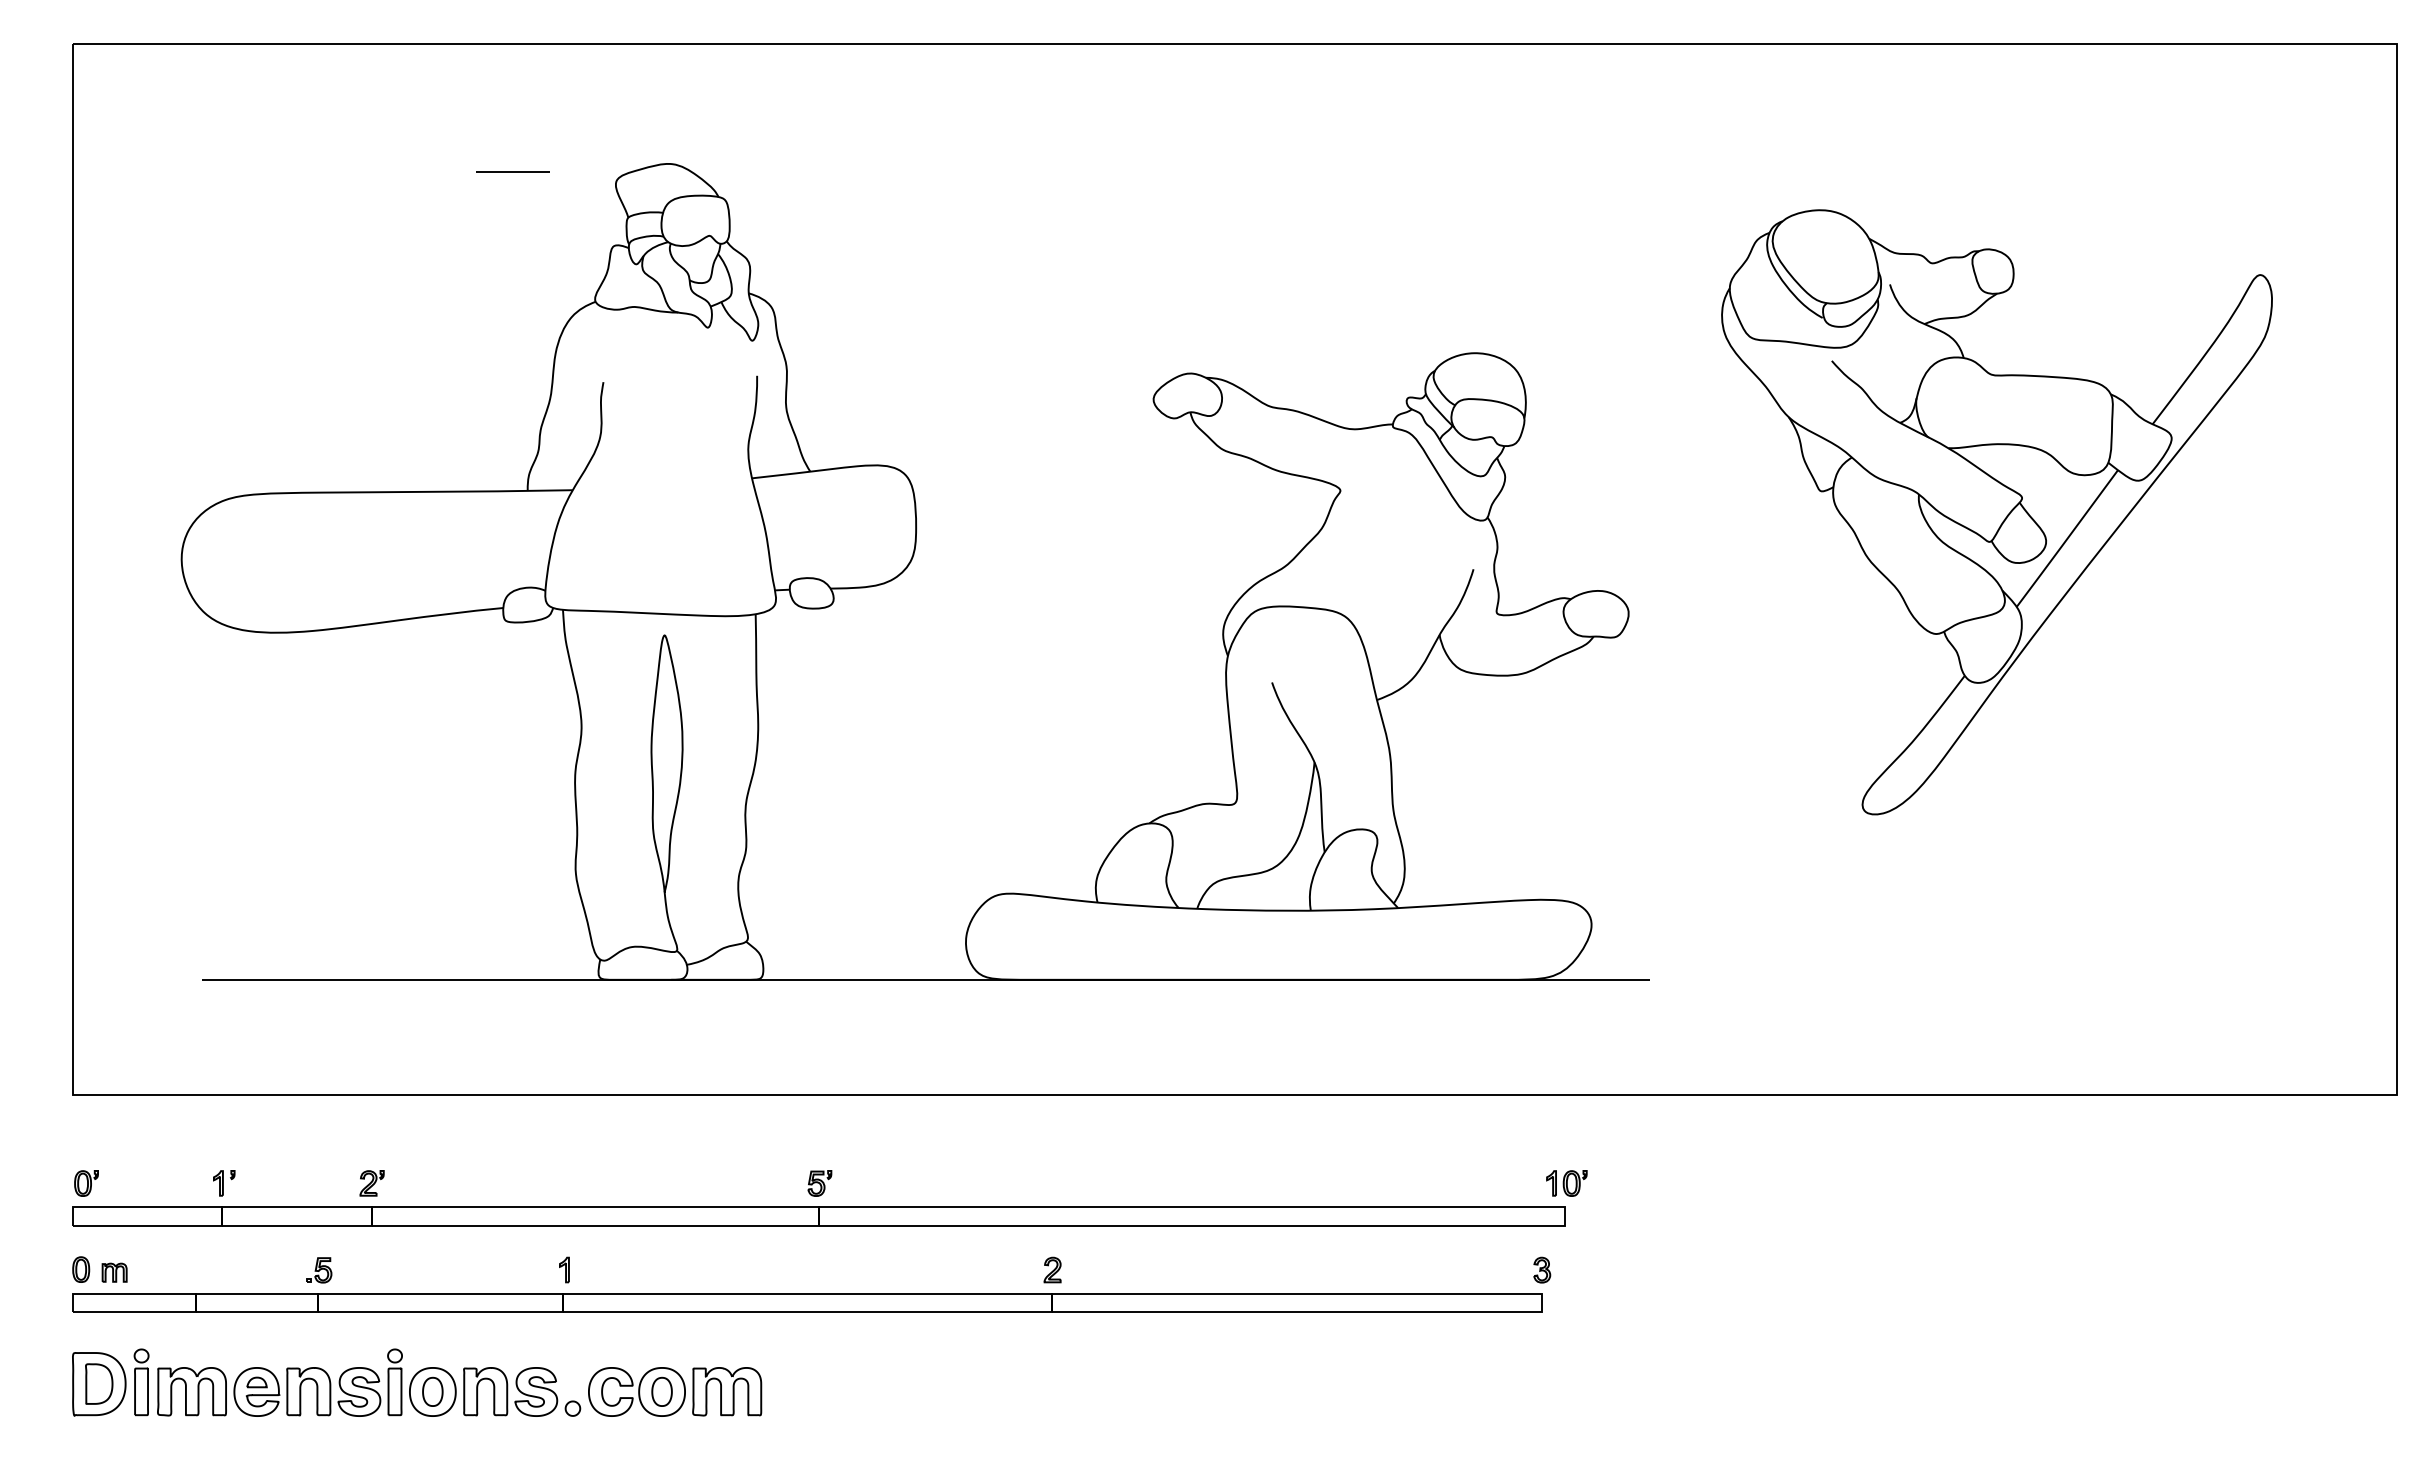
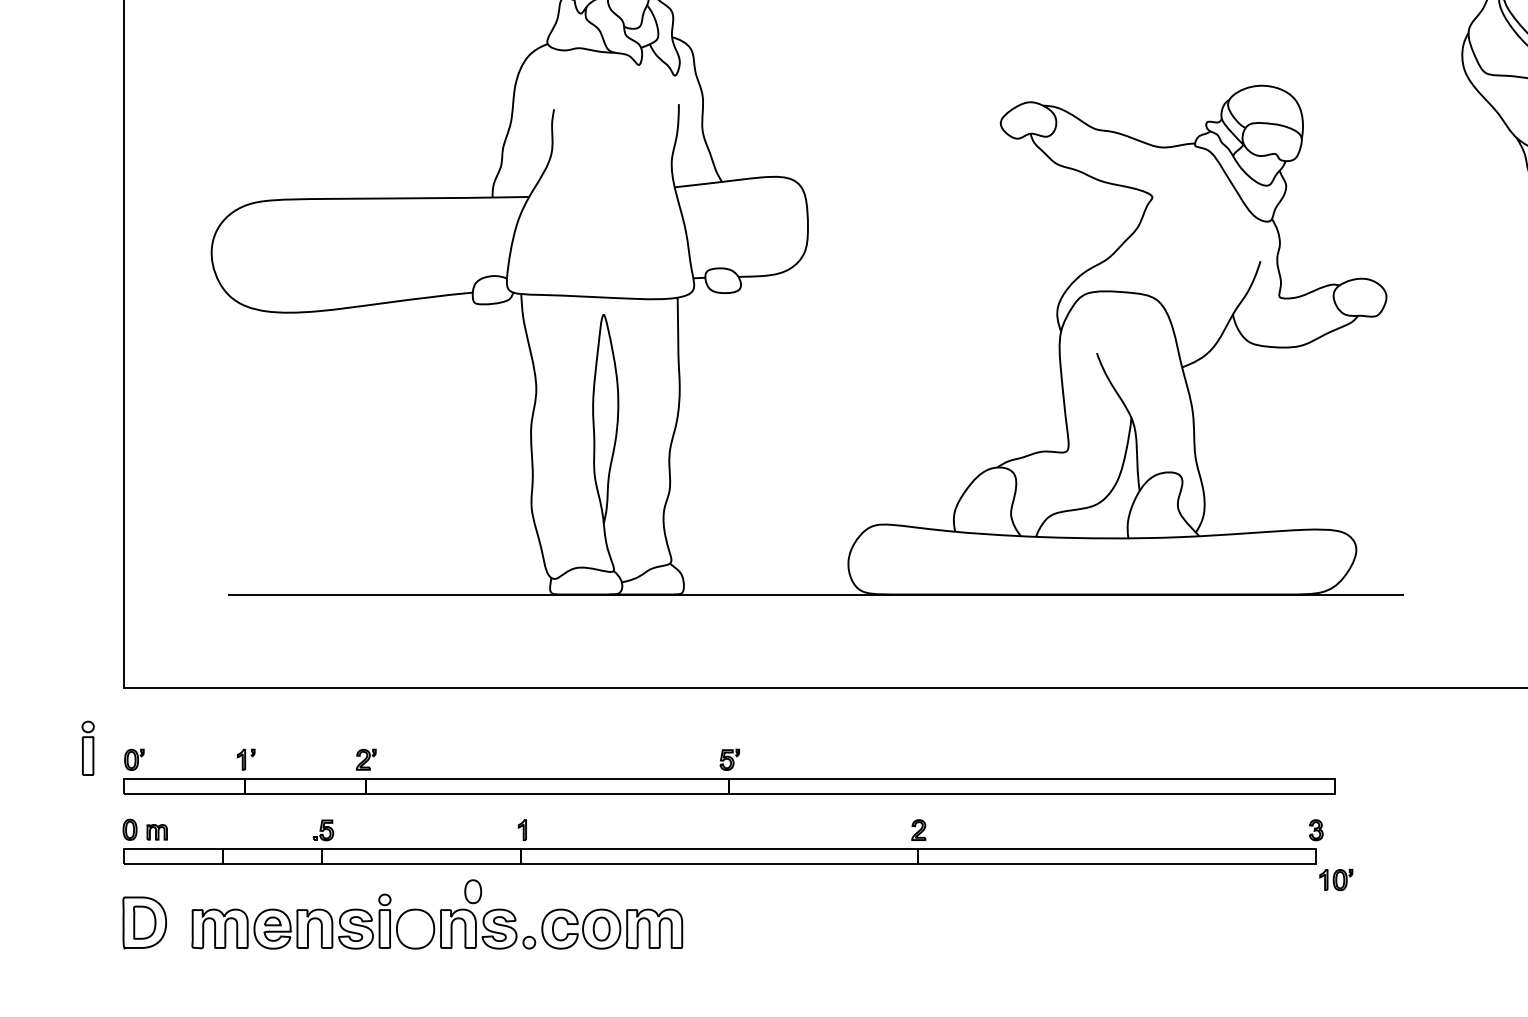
part: (1566, 1183) -> (1335, 880), moved
part: (141, 1382) -> (88, 748), moved
part: (432, 1391) -> (472, 891), moved

